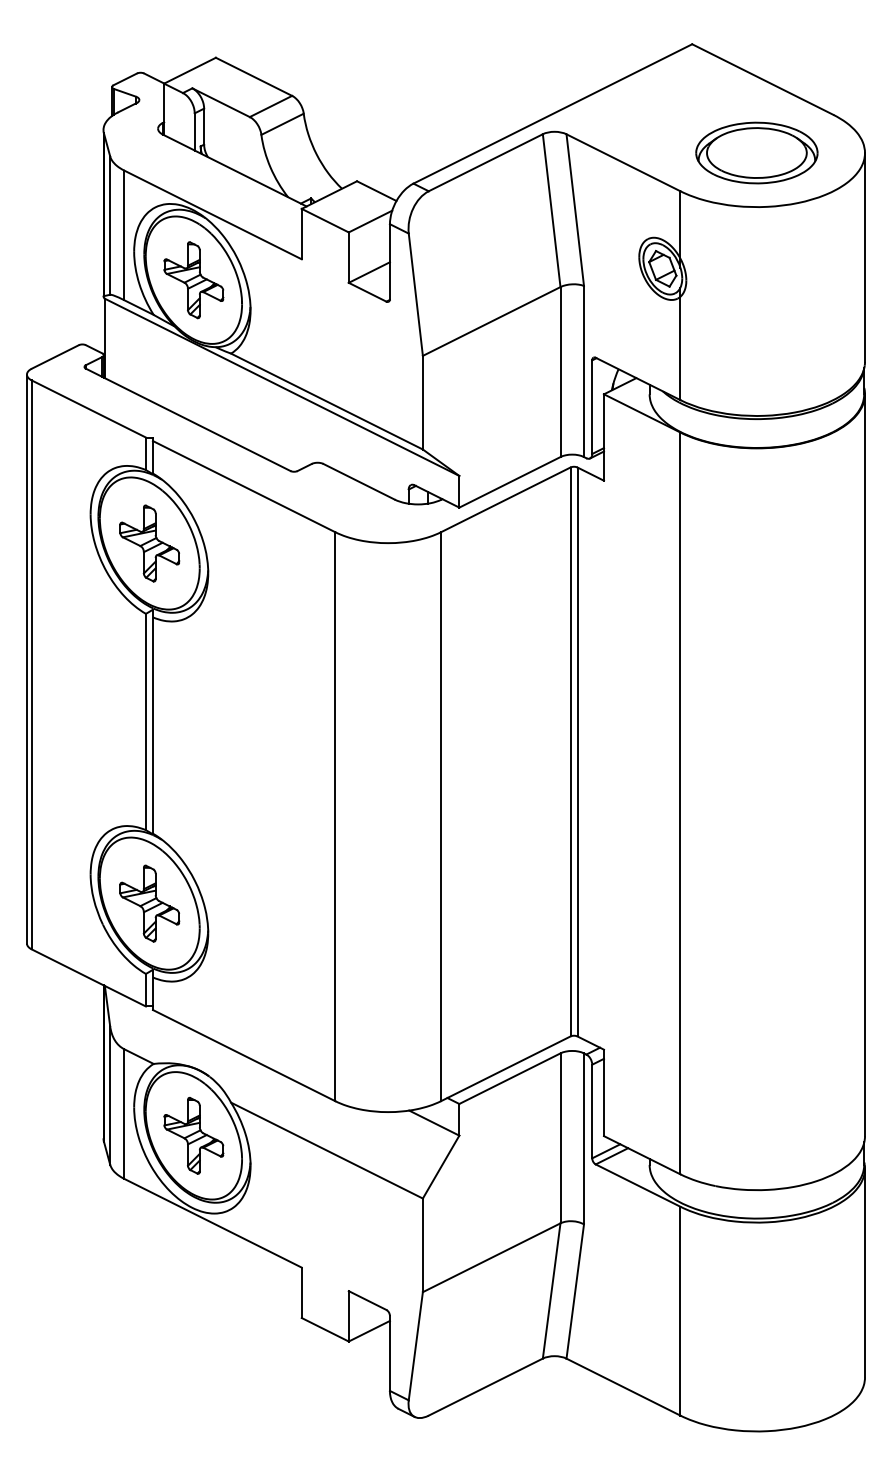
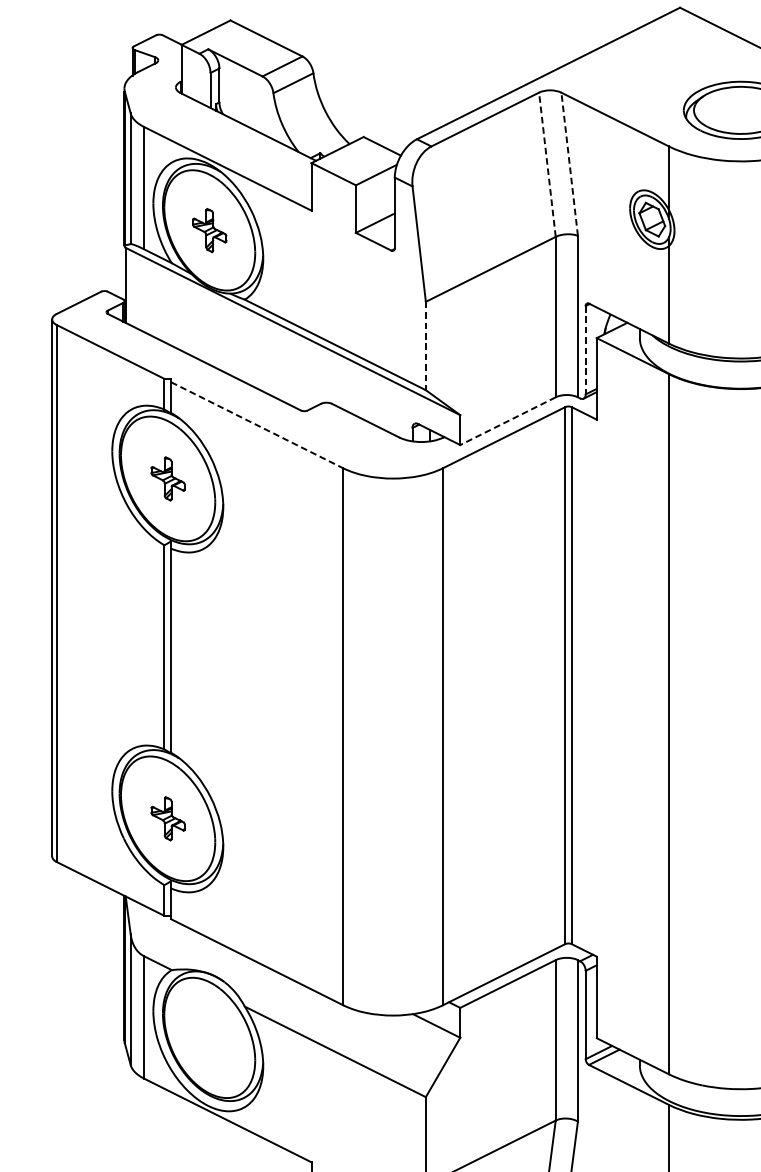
line: (575, 209) -> (569, 163), solid -> dashed
line: (551, 210) -> (547, 164), solid -> dashed
part: (193, 280) -> (209, 230), size x0.6
line: (422, 402) -> (425, 345), solid -> dashed
line: (592, 407) -> (585, 350), solid -> dashed
line: (509, 482) -> (507, 421), solid -> dashed
line: (244, 486) -> (257, 425), solid -> dashed
part: (149, 543) -> (167, 478), size x0.6
part: (149, 903) -> (167, 818), size x0.6
part: (193, 1135) -> (209, 1037), removed

